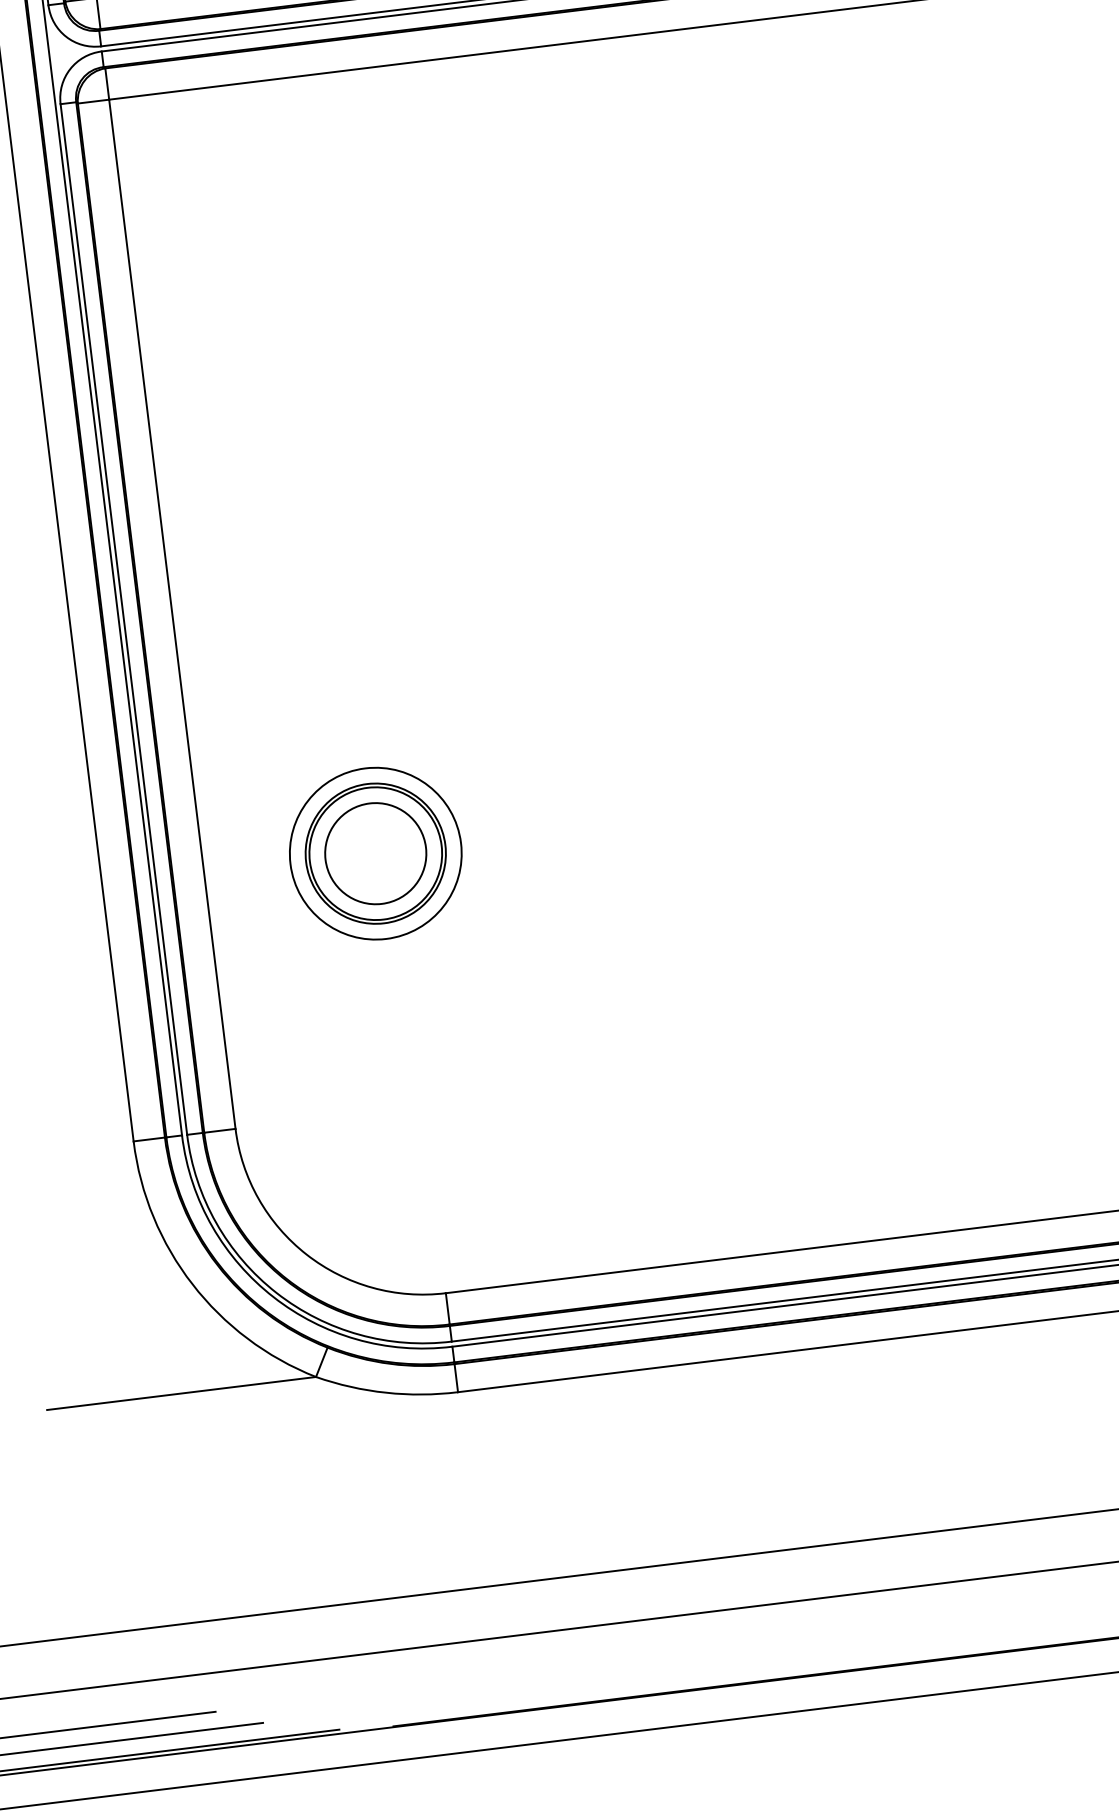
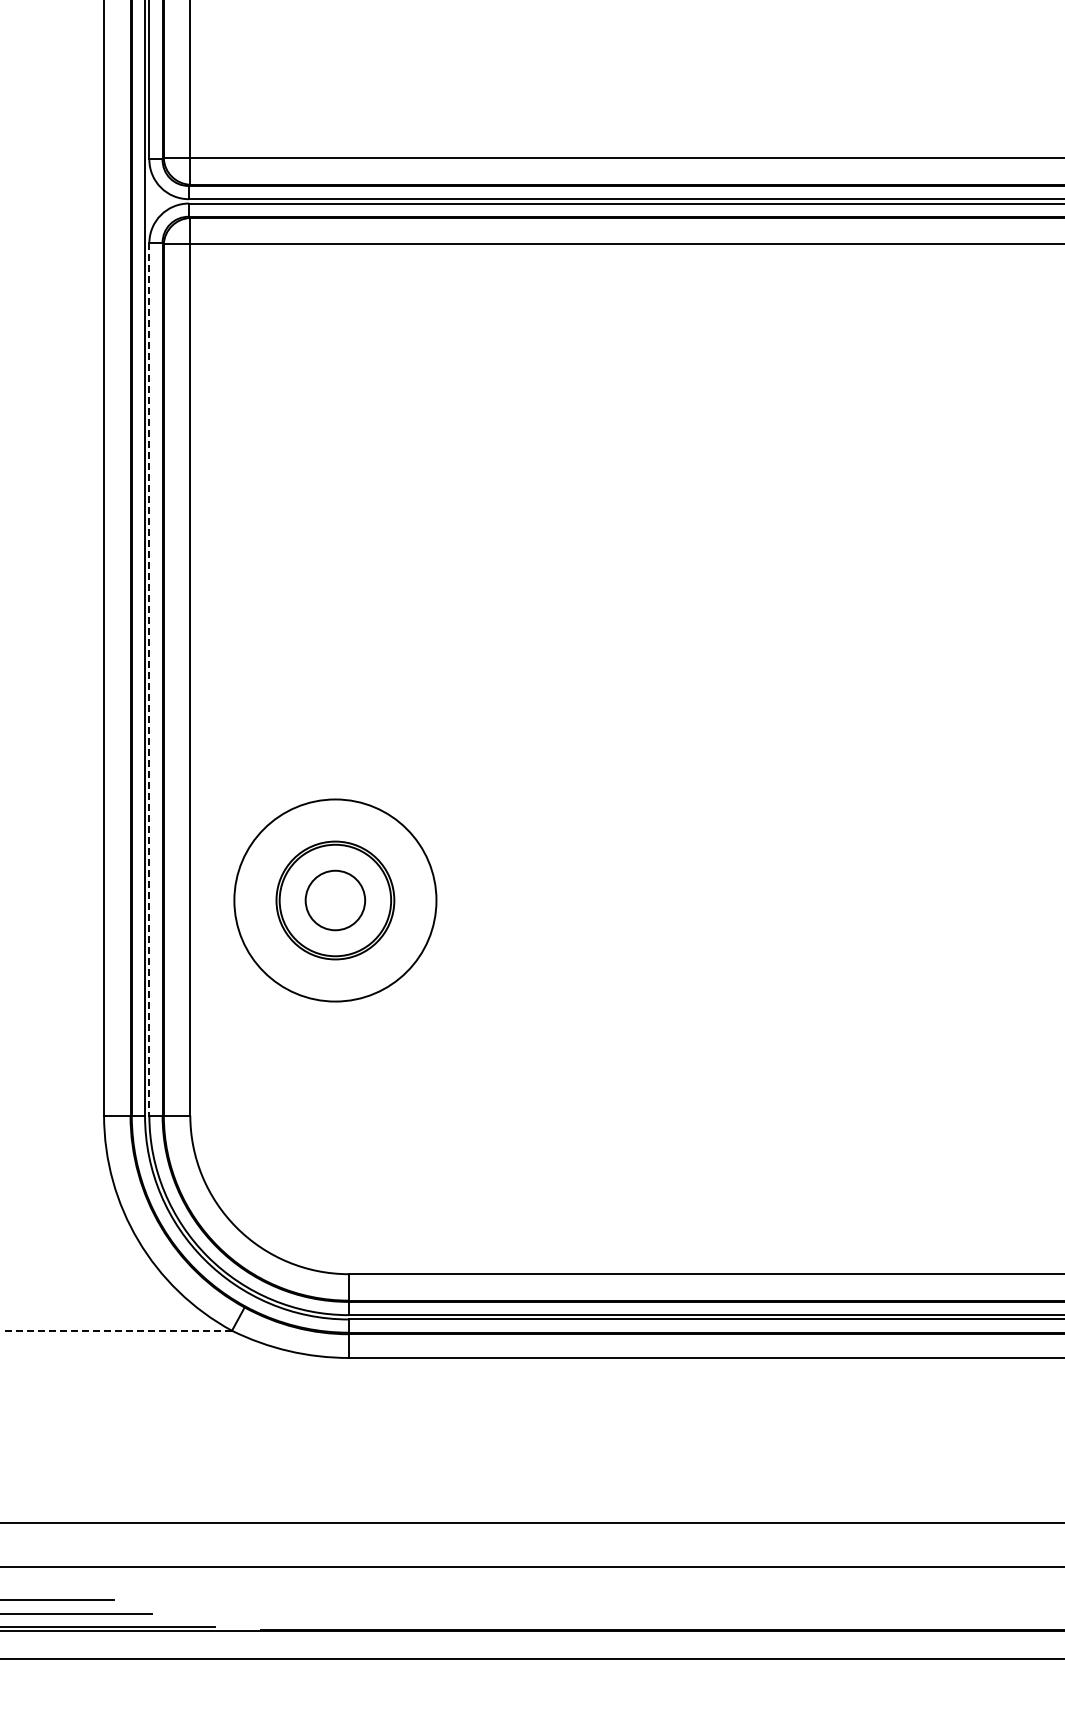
line: (124, 619) -> (149, 679), solid -> dashed
circle: (374, 853) -> (334, 900), size x0.7
circle: (375, 853) -> (335, 900), size x1.4
line: (181, 1393) -> (118, 1330), solid -> dashed

